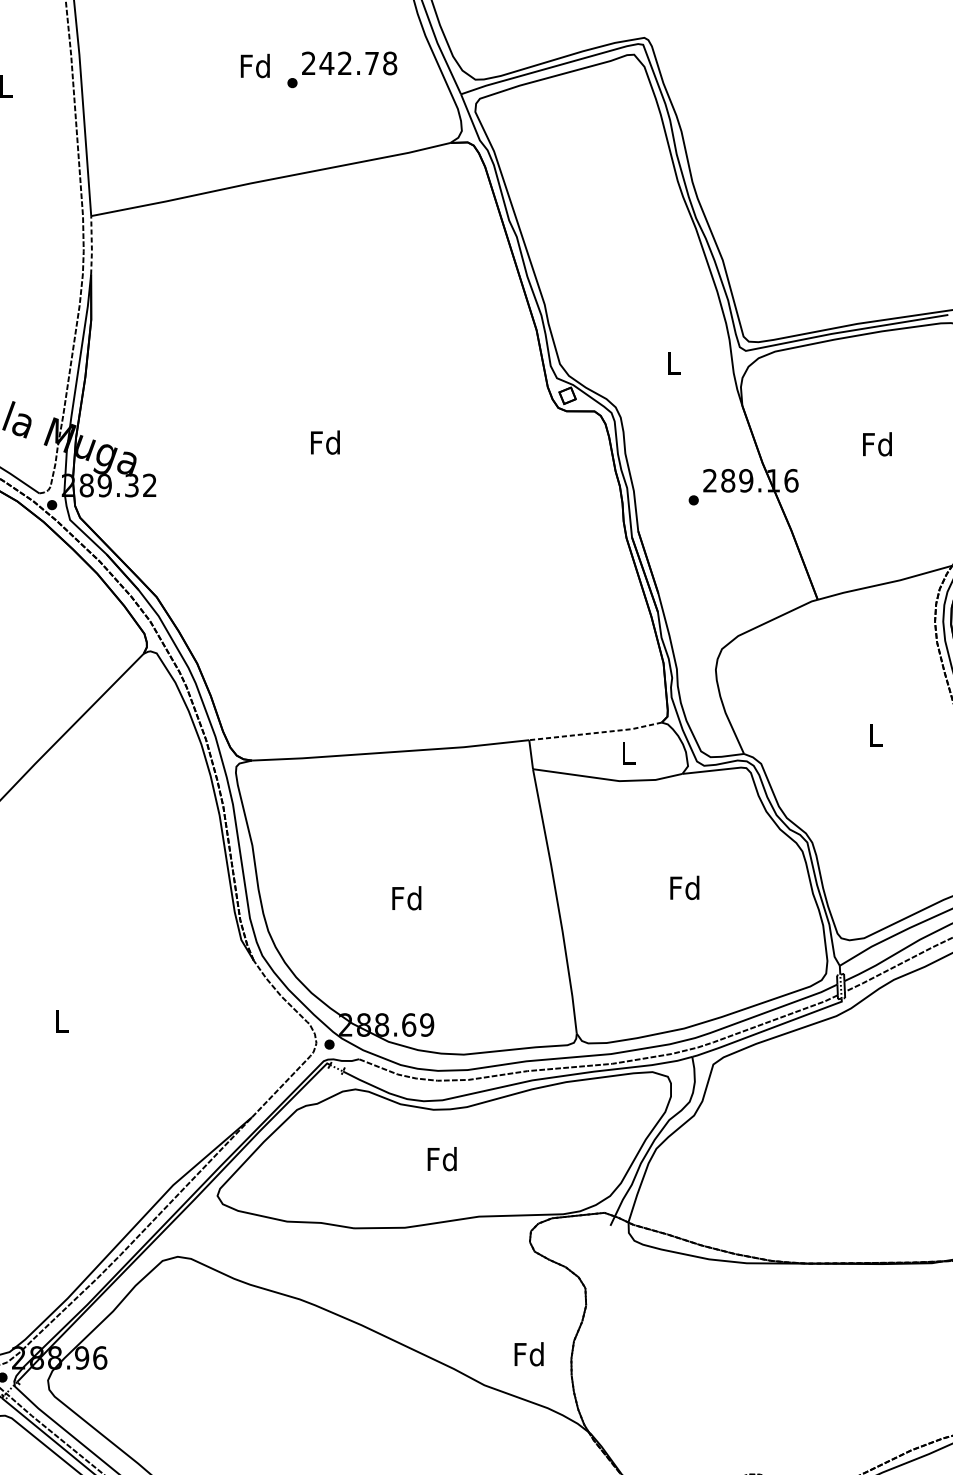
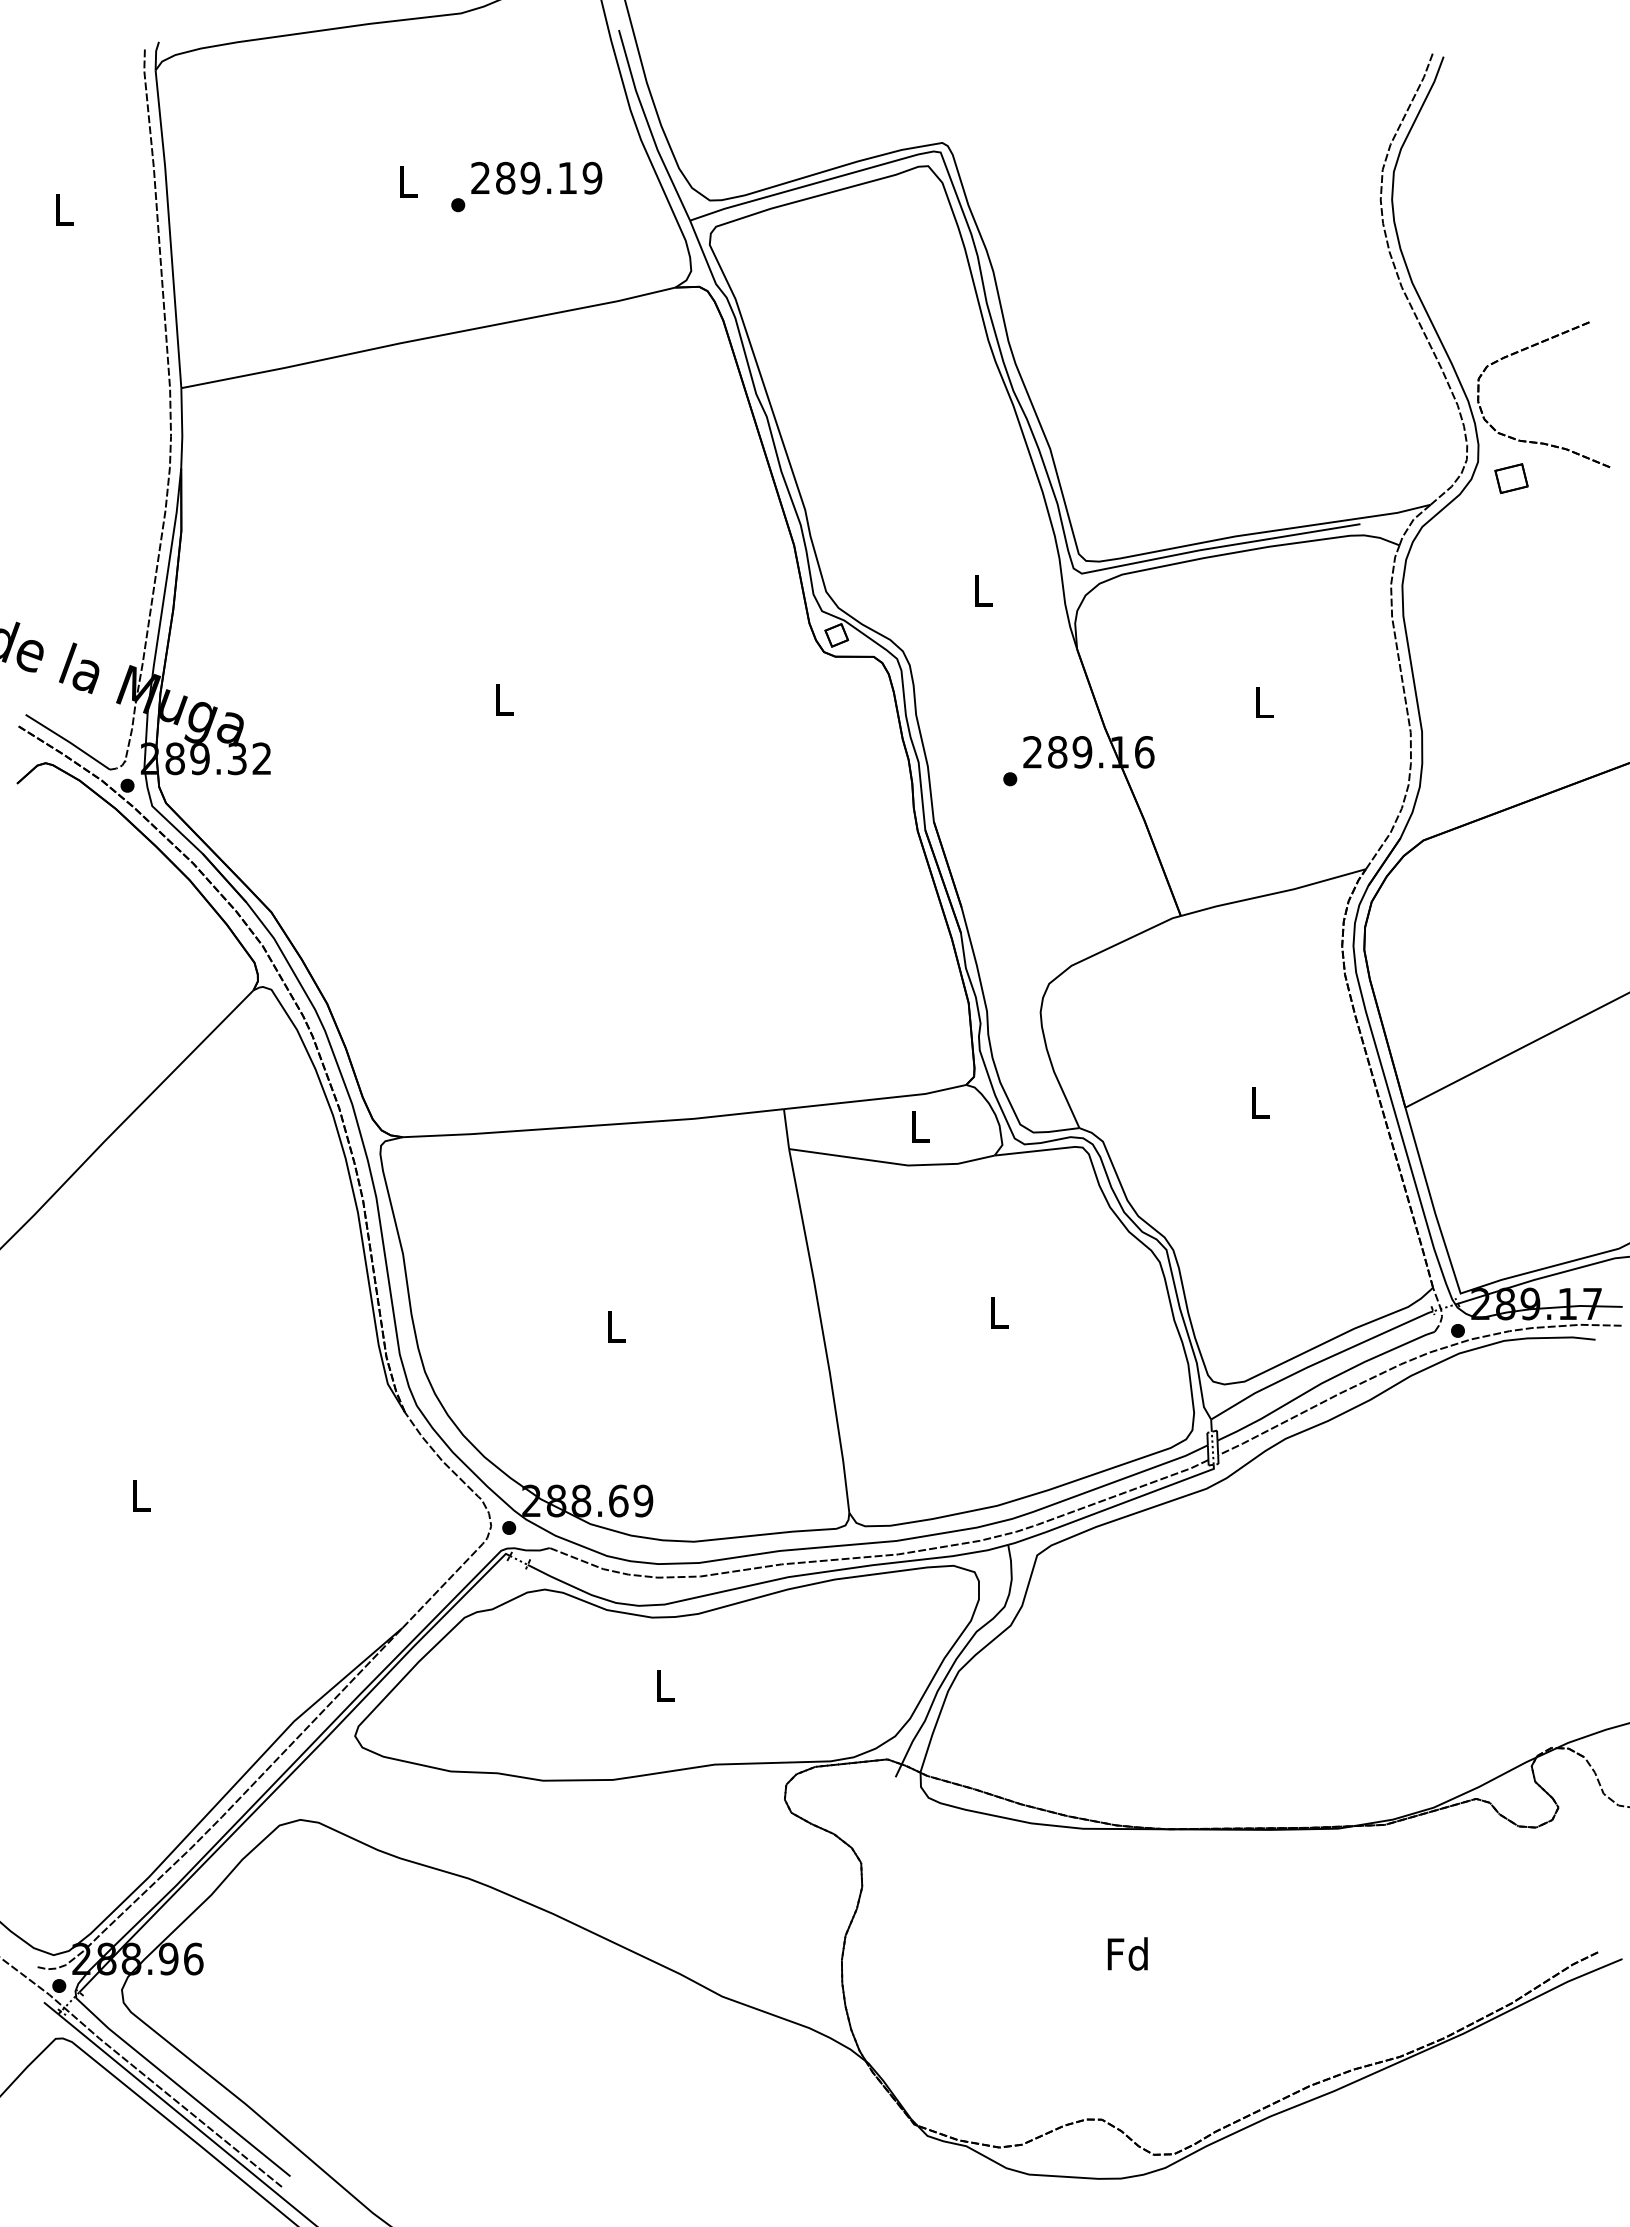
text: (358, 62) -> (548, 177), 242.78 -> 289.19
text: (254, 65) -> (406, 181), Fd -> L
line: (92, 245) -> (182, 428), dashed -> solid
text: (325, 442) -> (503, 699), Fd -> L
text: (877, 443) -> (1262, 701), Fd -> L
line: (595, 733) -> (875, 1099), dashed -> solid
text: (684, 887) -> (997, 1312), Fd -> L
text: (406, 898) -> (615, 1326), Fd -> L
text: (442, 1159) -> (664, 1685), Fd -> L
text: (528, 1353) -> (1127, 1953), moved

